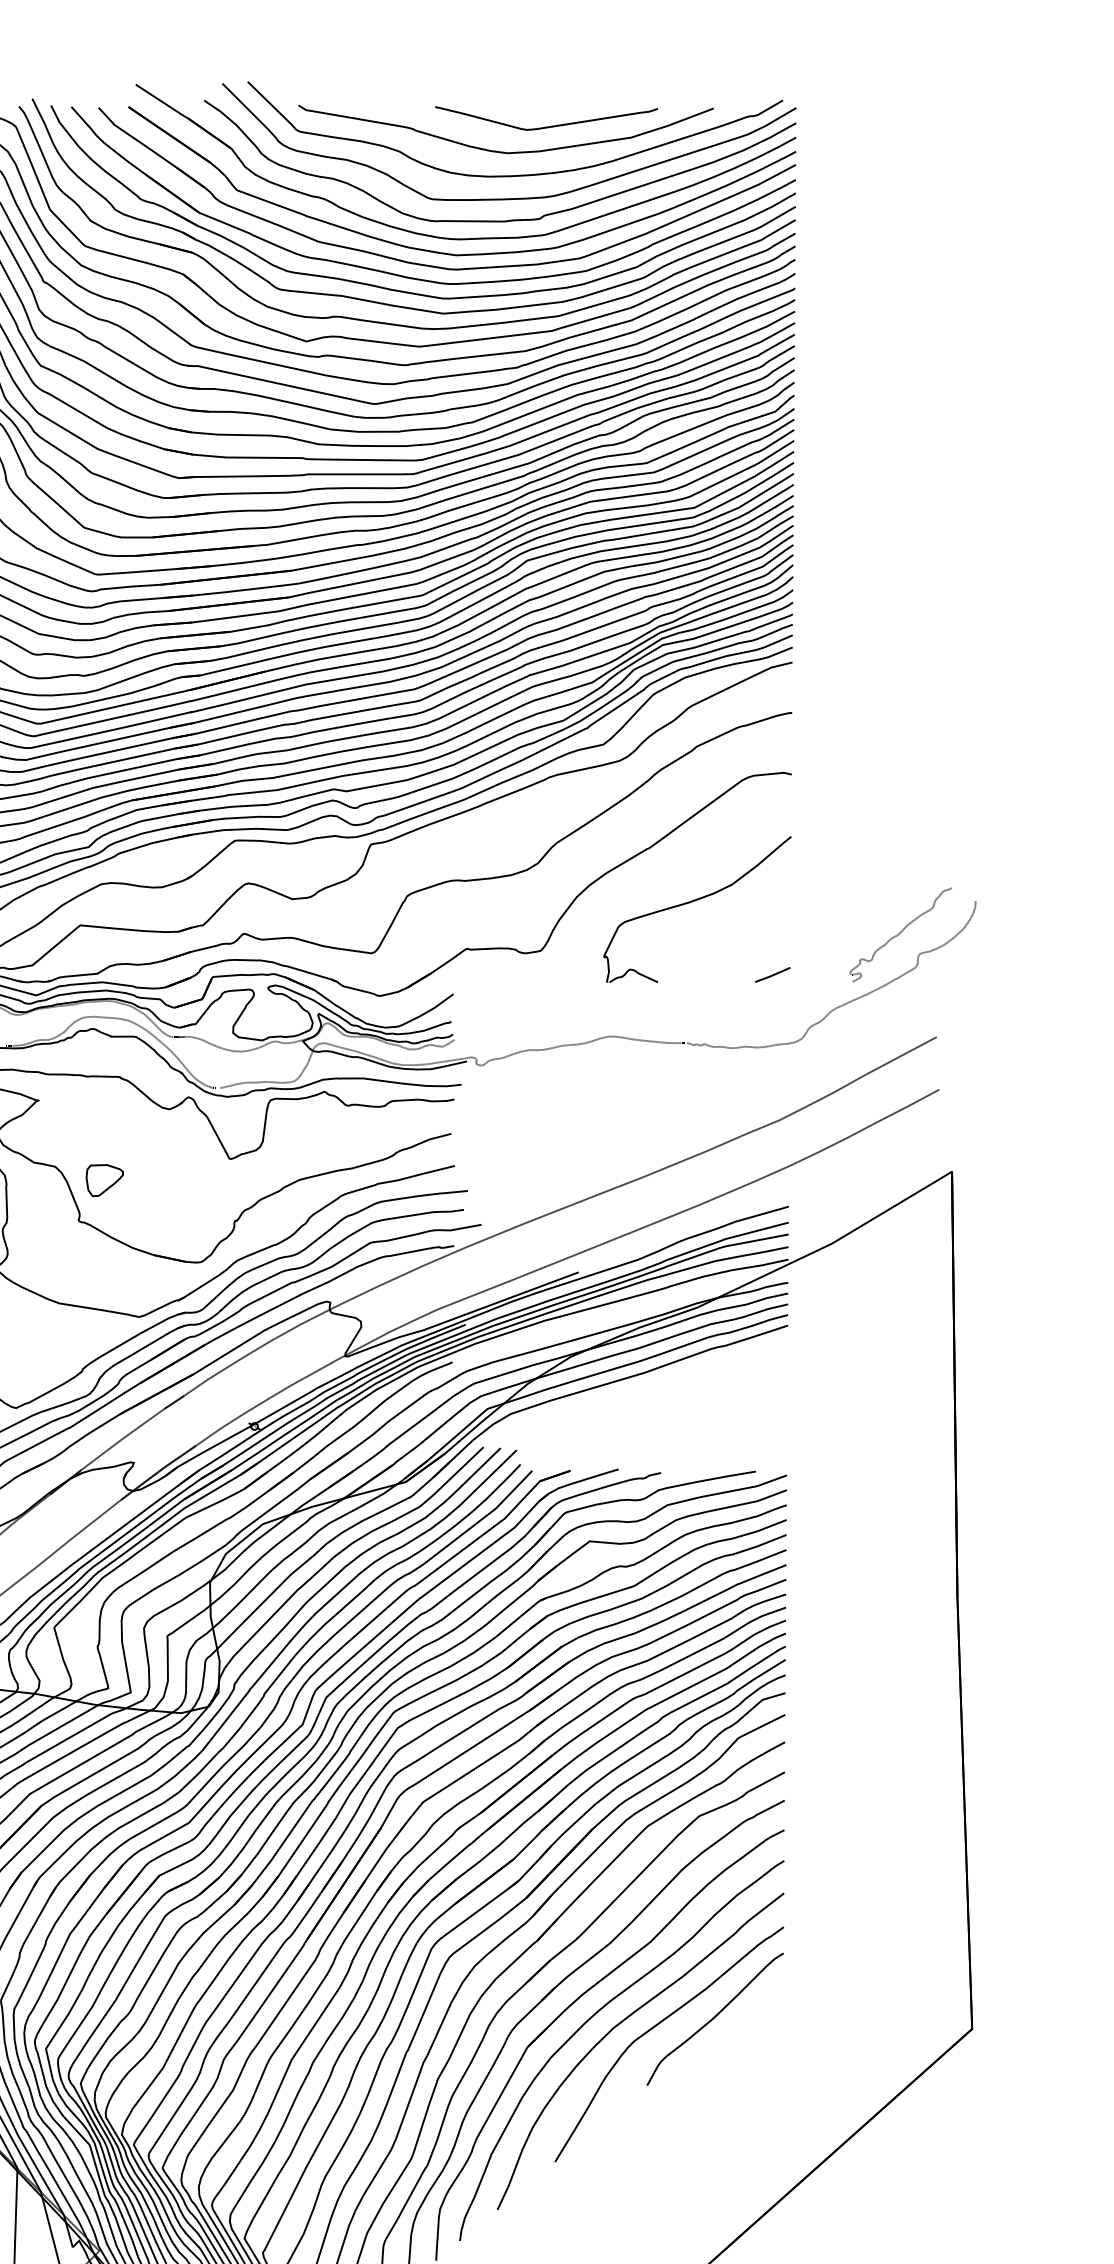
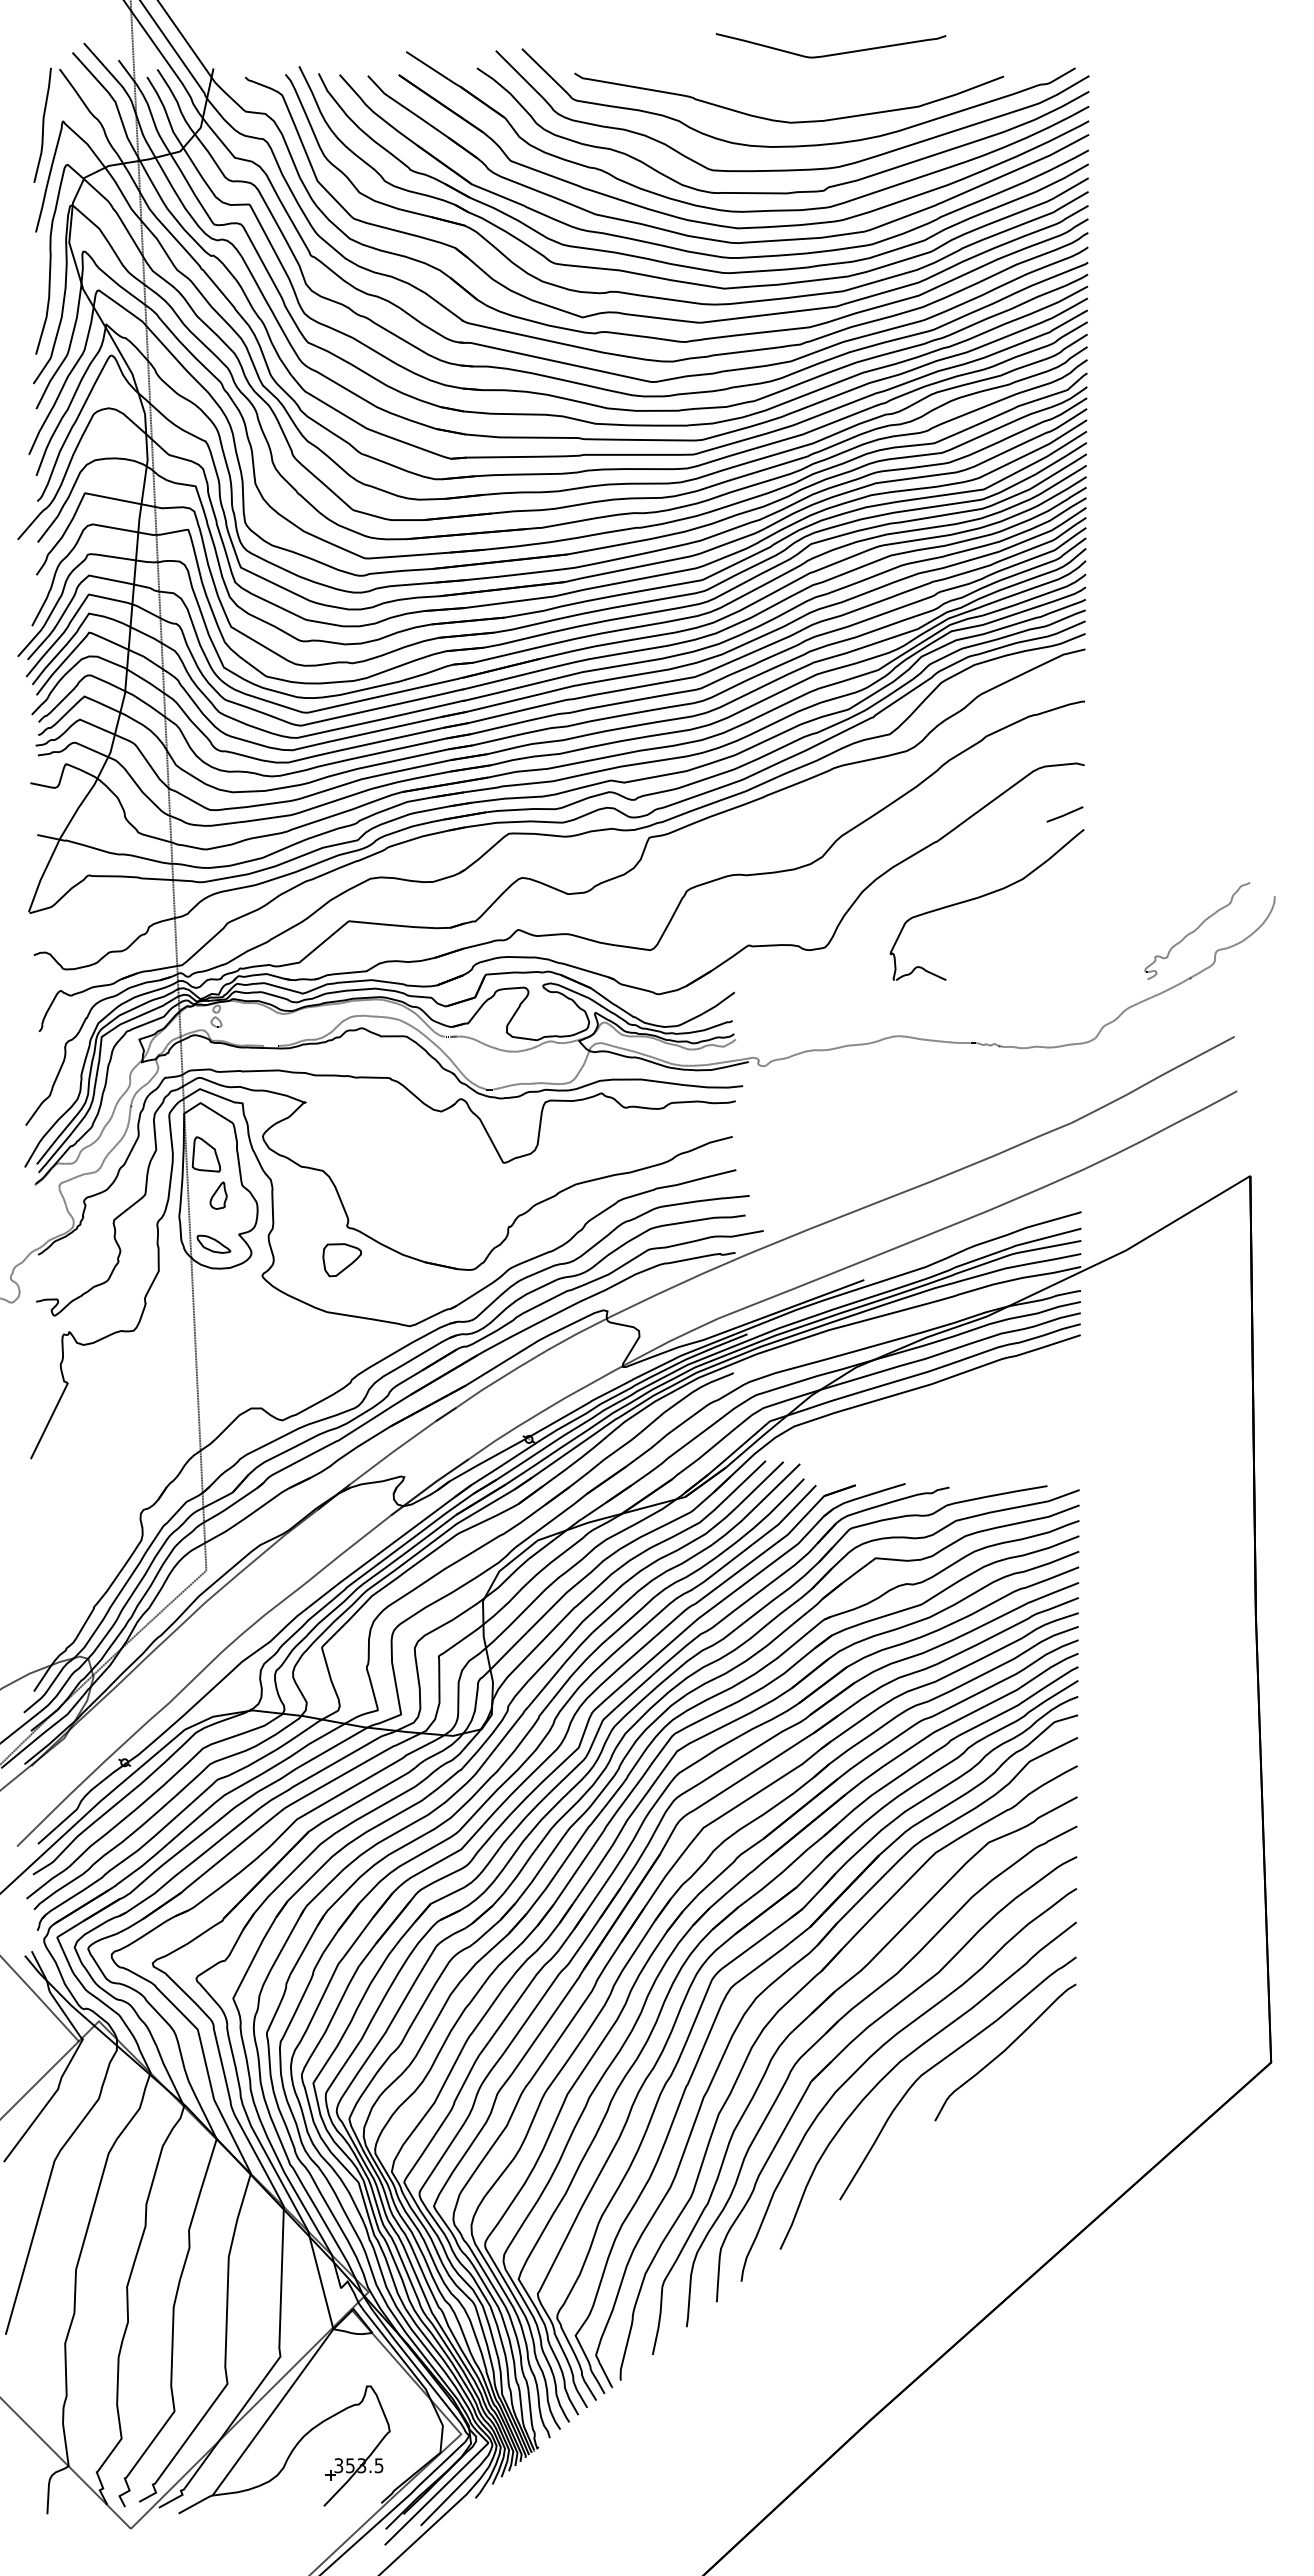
curve: (548, 125) -> (833, 53), moved
line: (772, 974) -> (1064, 814), moved
part: (104, 1180) -> (341, 1260), moved

